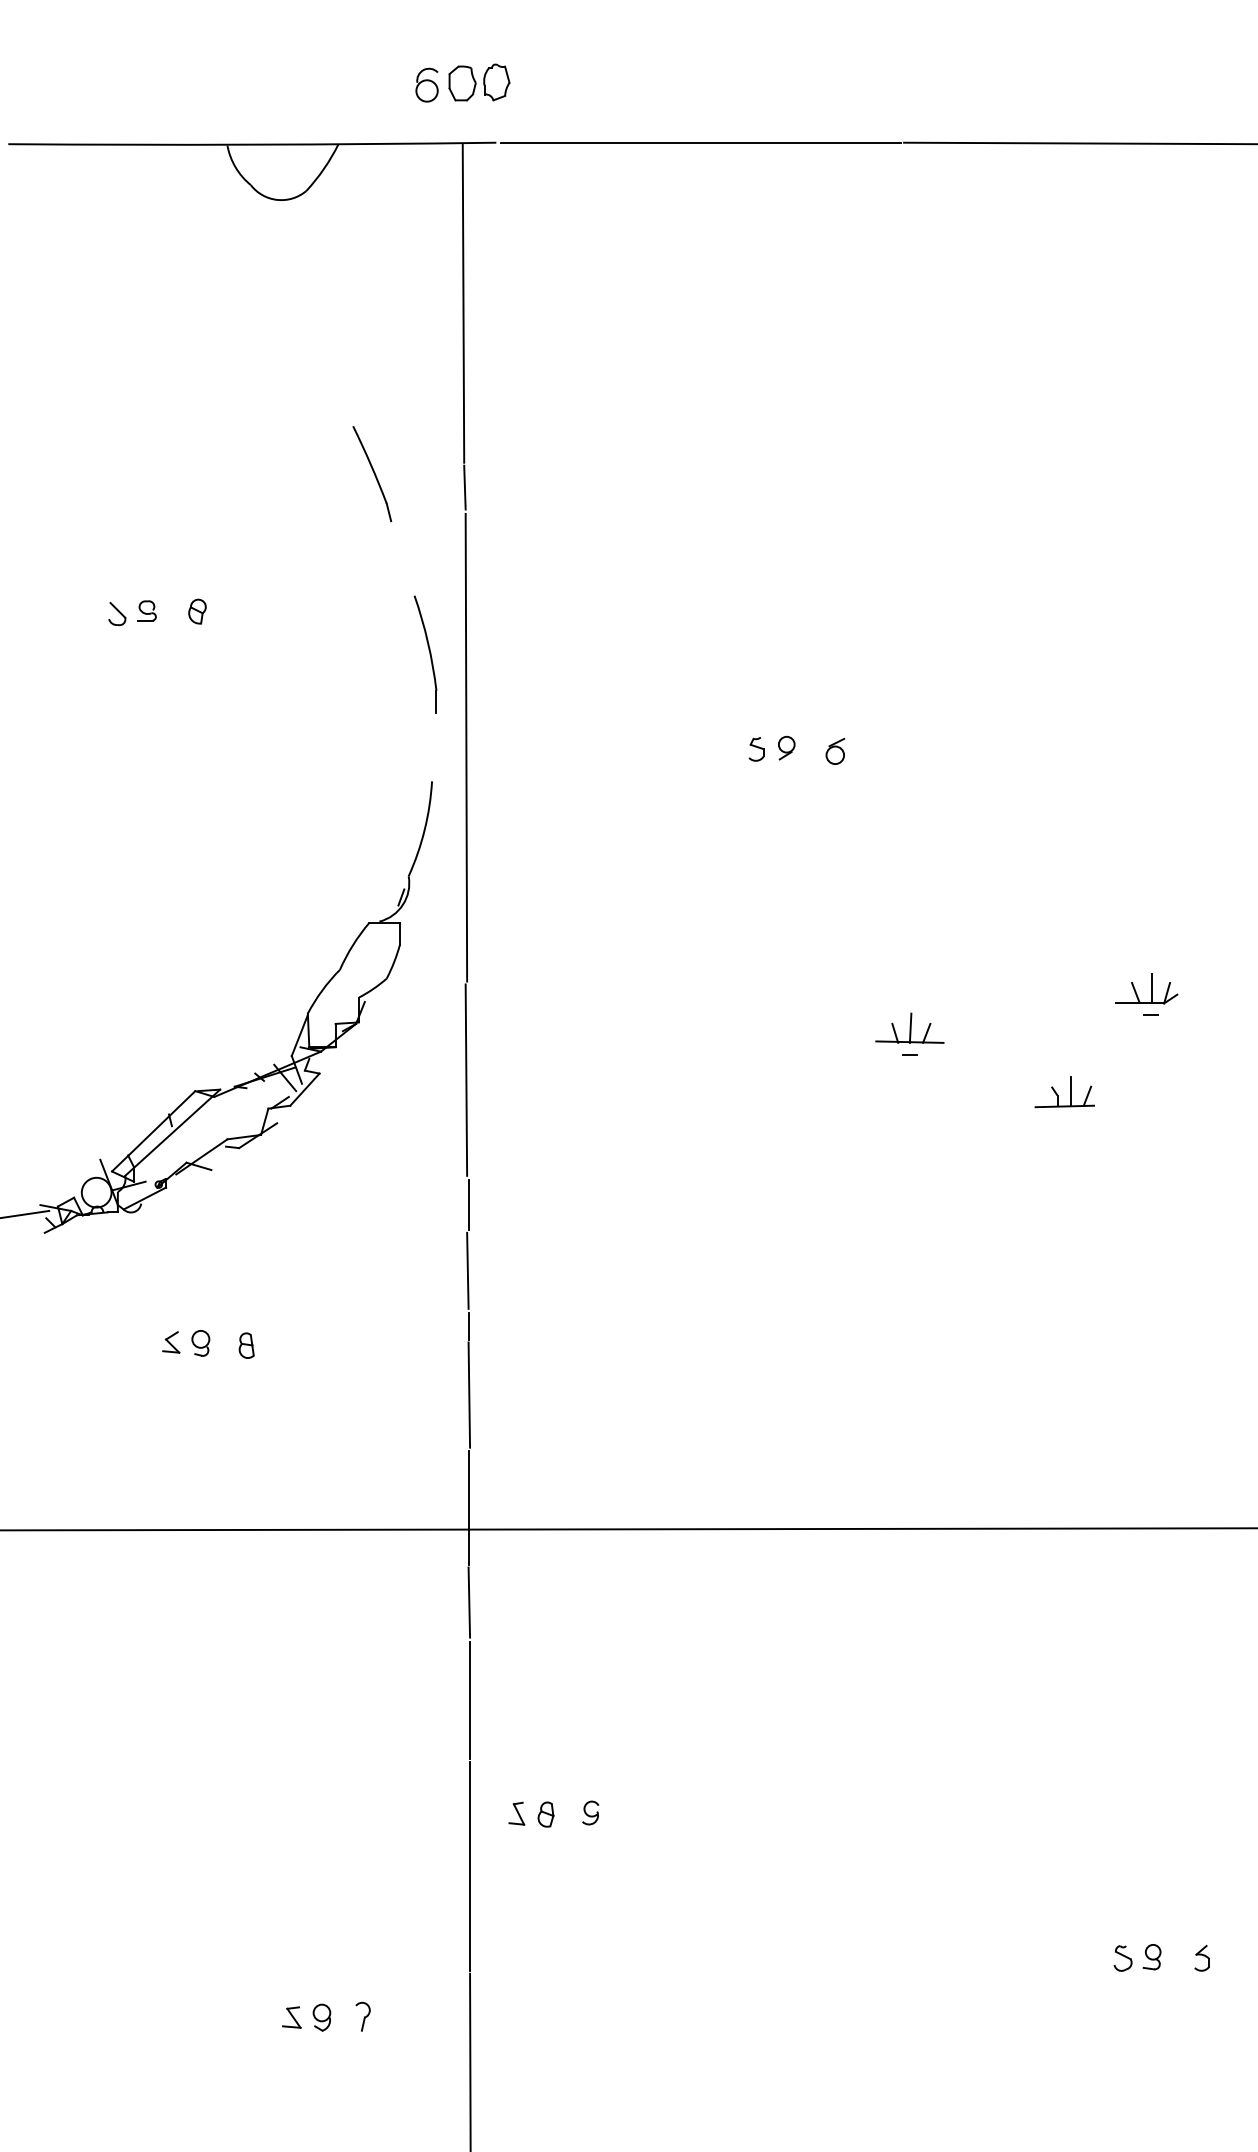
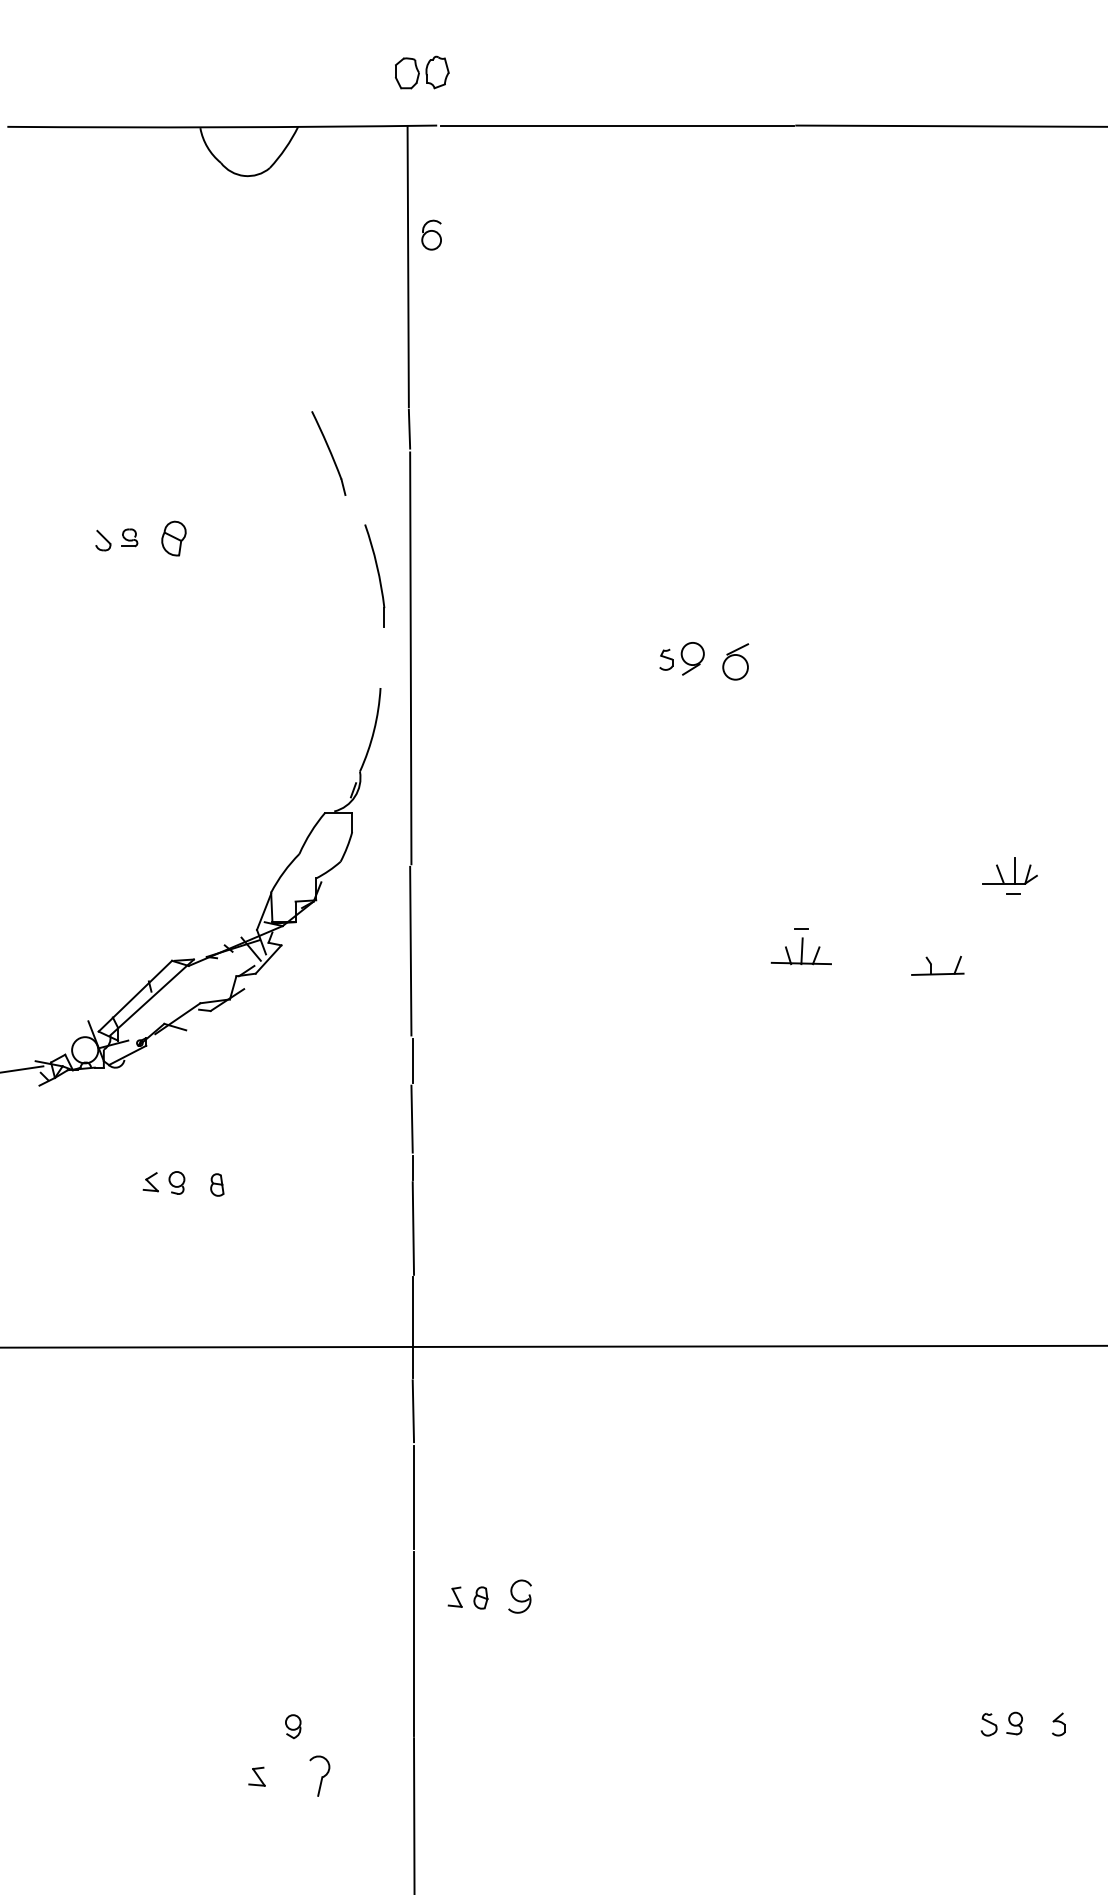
part: (426, 84) -> (431, 234), moved
part: (372, 474) -> (328, 453), moved
part: (197, 611) -> (173, 538), size x1.6
part: (786, 747) -> (692, 658), size x1.6
part: (835, 750) -> (735, 660), size x1.6
part: (909, 1027) -> (801, 950), moved
line: (1070, 1090) -> (942, 960), removed
part: (590, 1812) -> (520, 1596), size x1.6
part: (362, 2016) -> (319, 1775), size x1.6
part: (321, 2017) -> (292, 1726), moved

